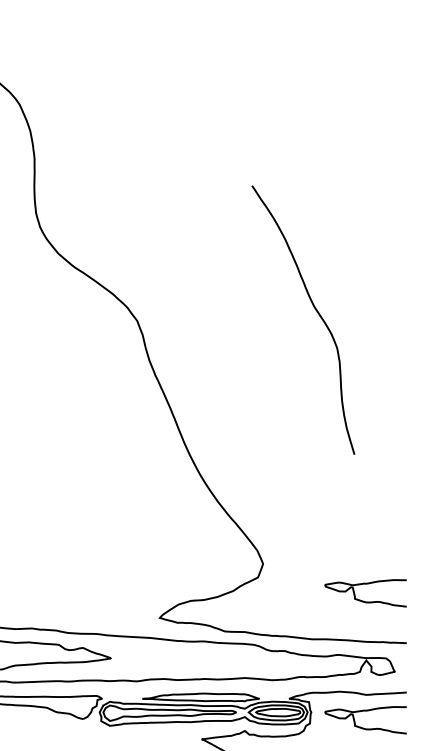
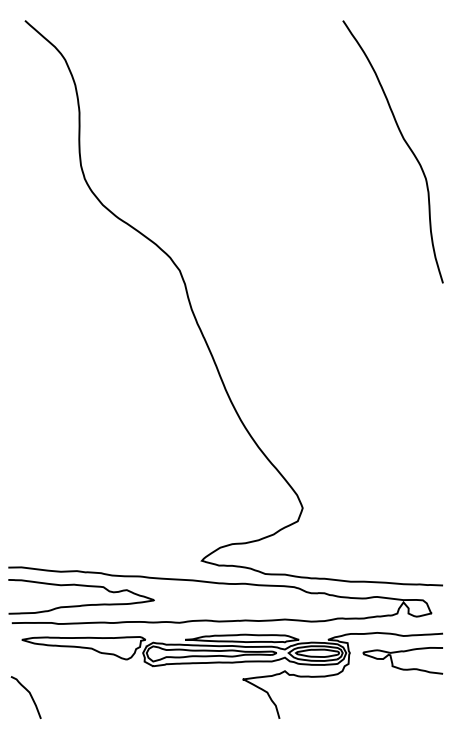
curve: (316, 311) -> (405, 143), moved
curve: (362, 600) -> (399, 543), removed

